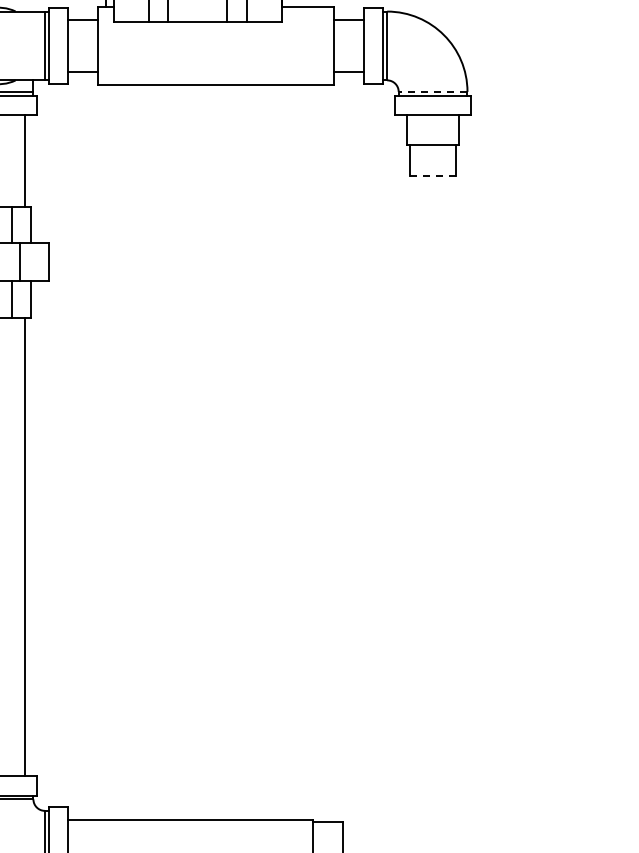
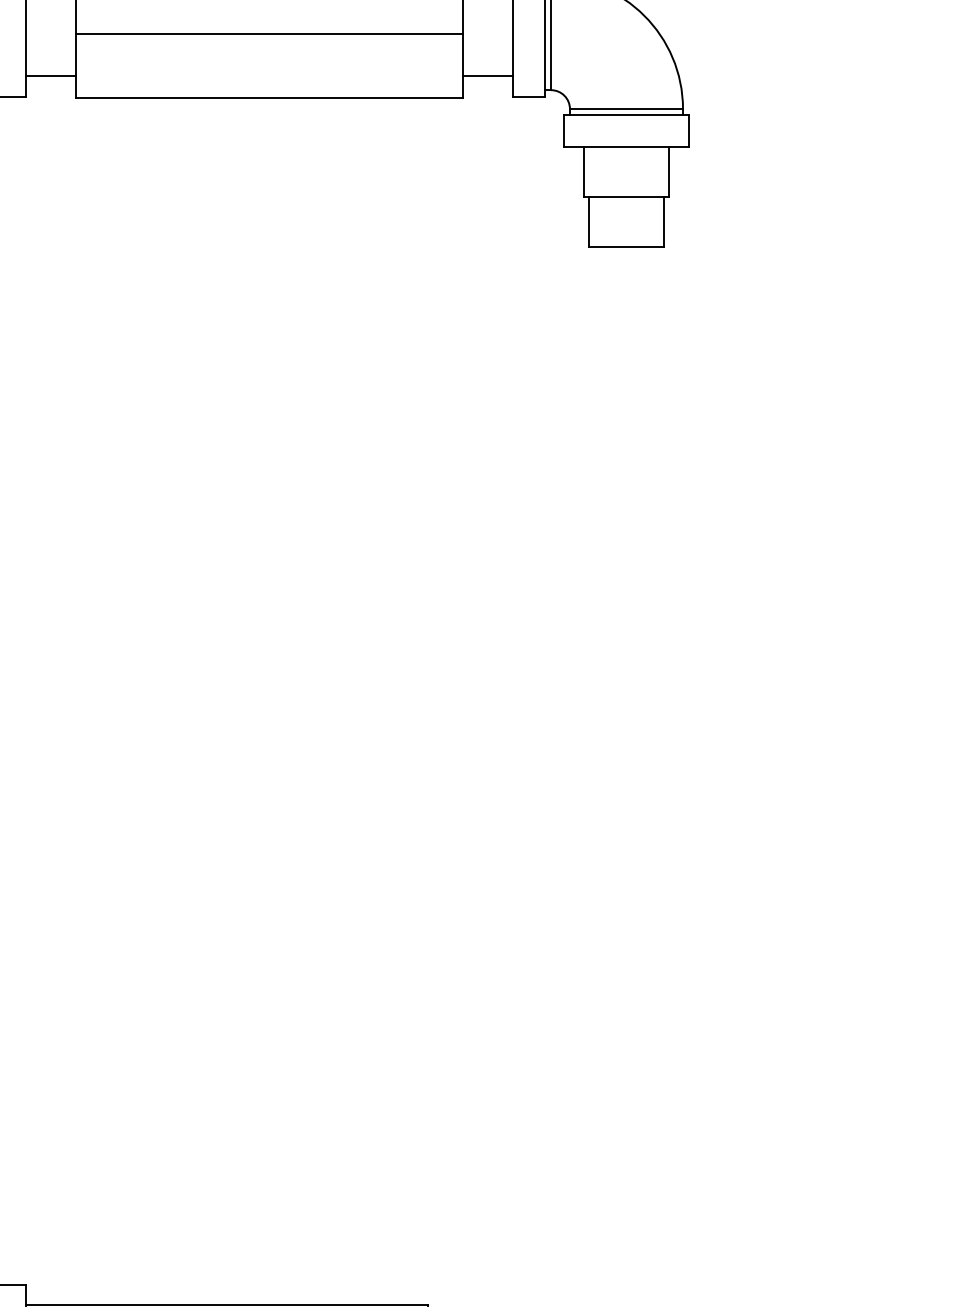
line: (215, 45) -> (268, 32), added
line: (432, 91) -> (625, 108), dashed -> solid
line: (433, 176) -> (627, 248), dashed -> solid

